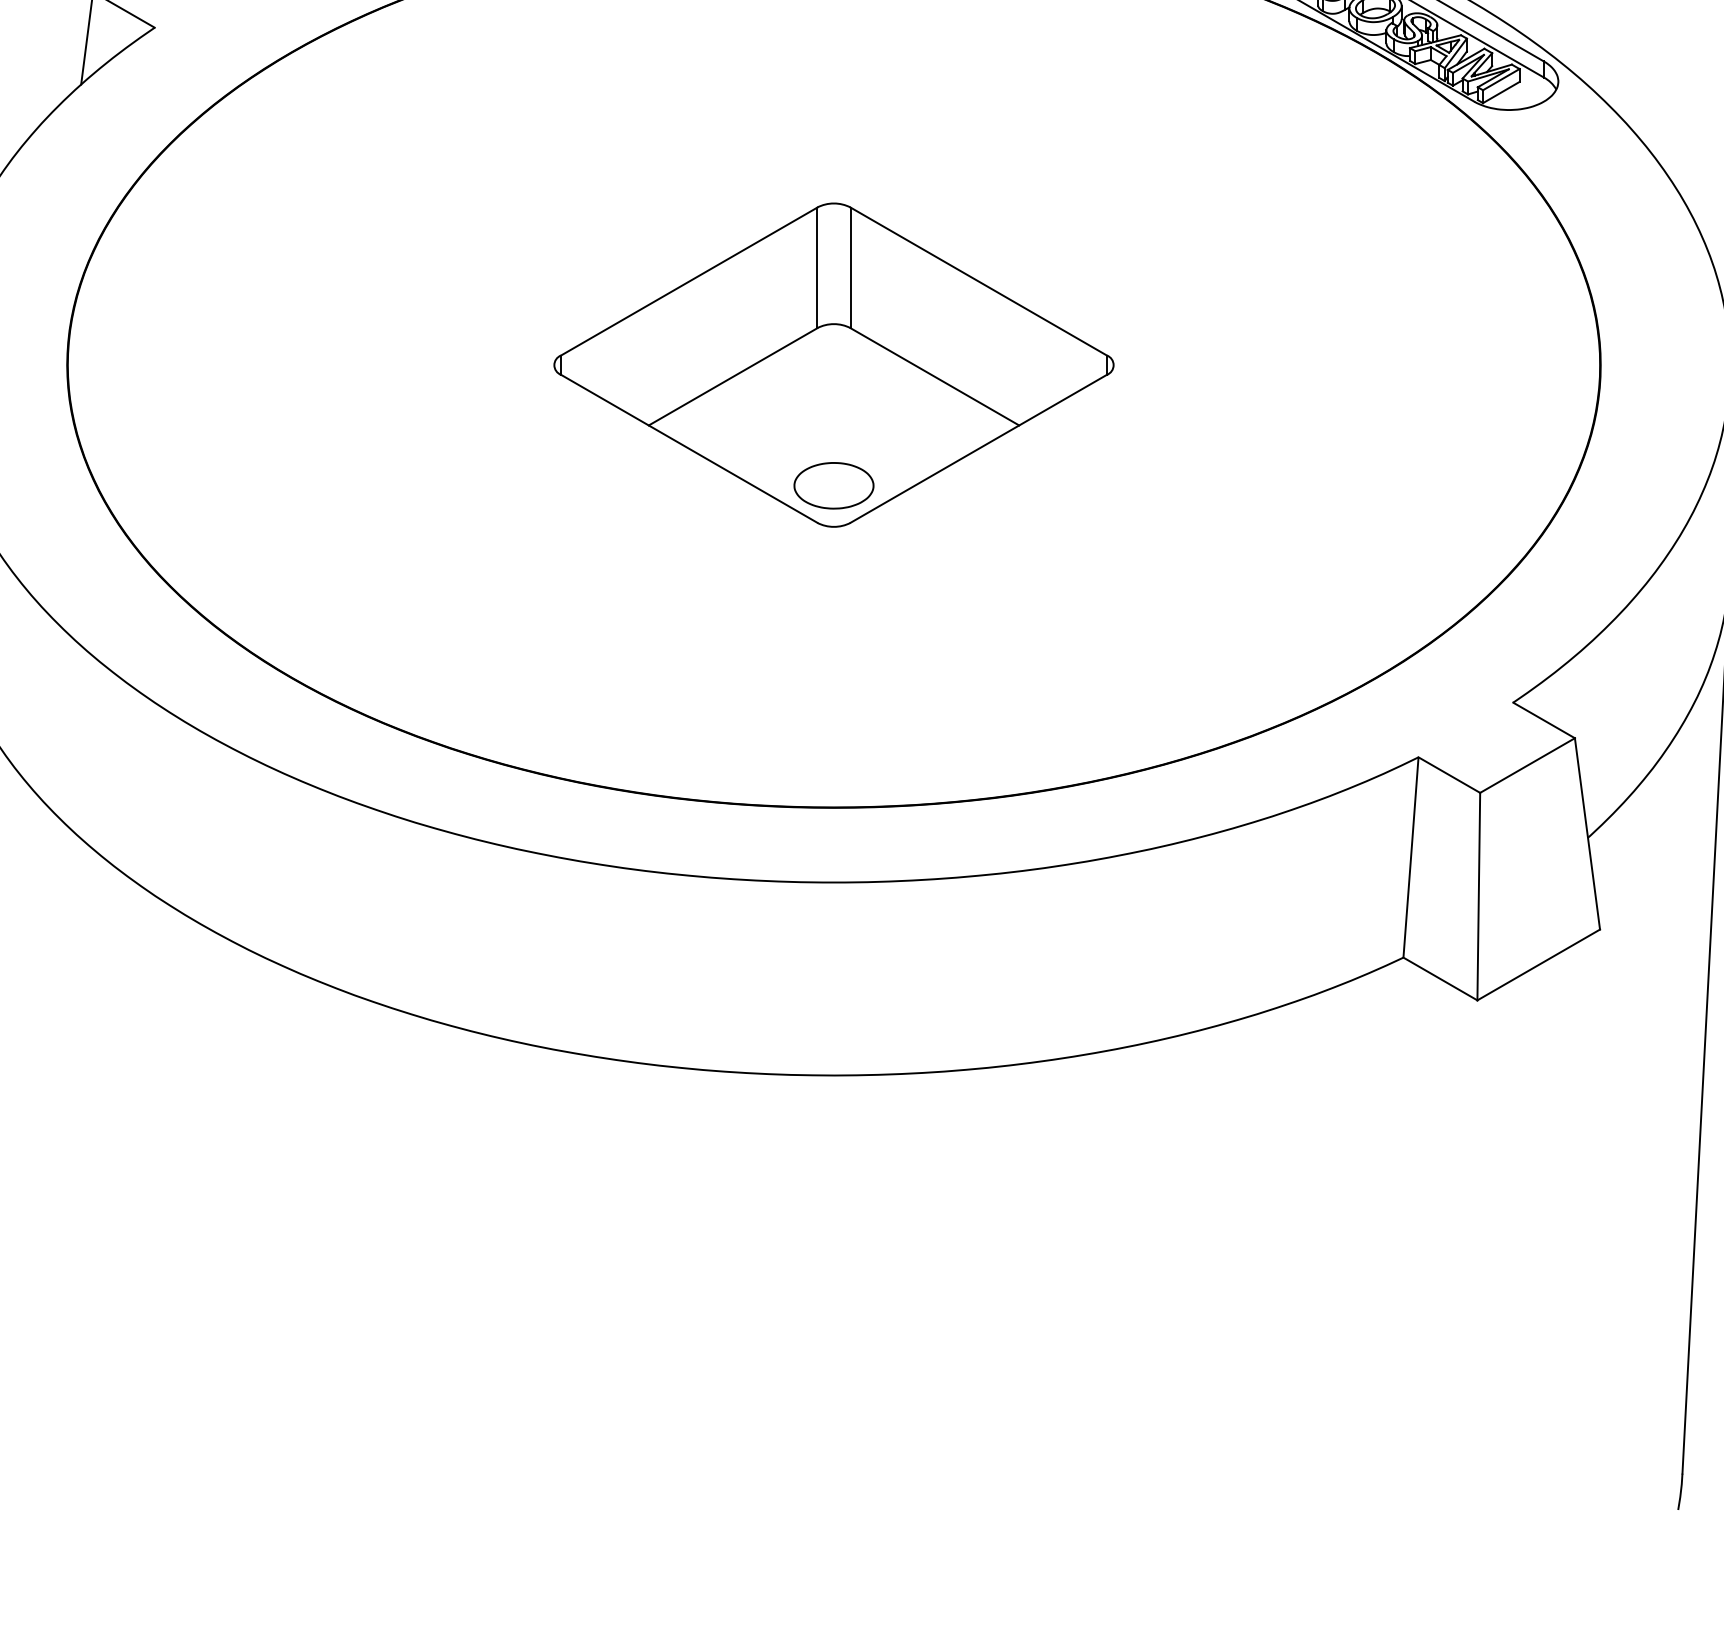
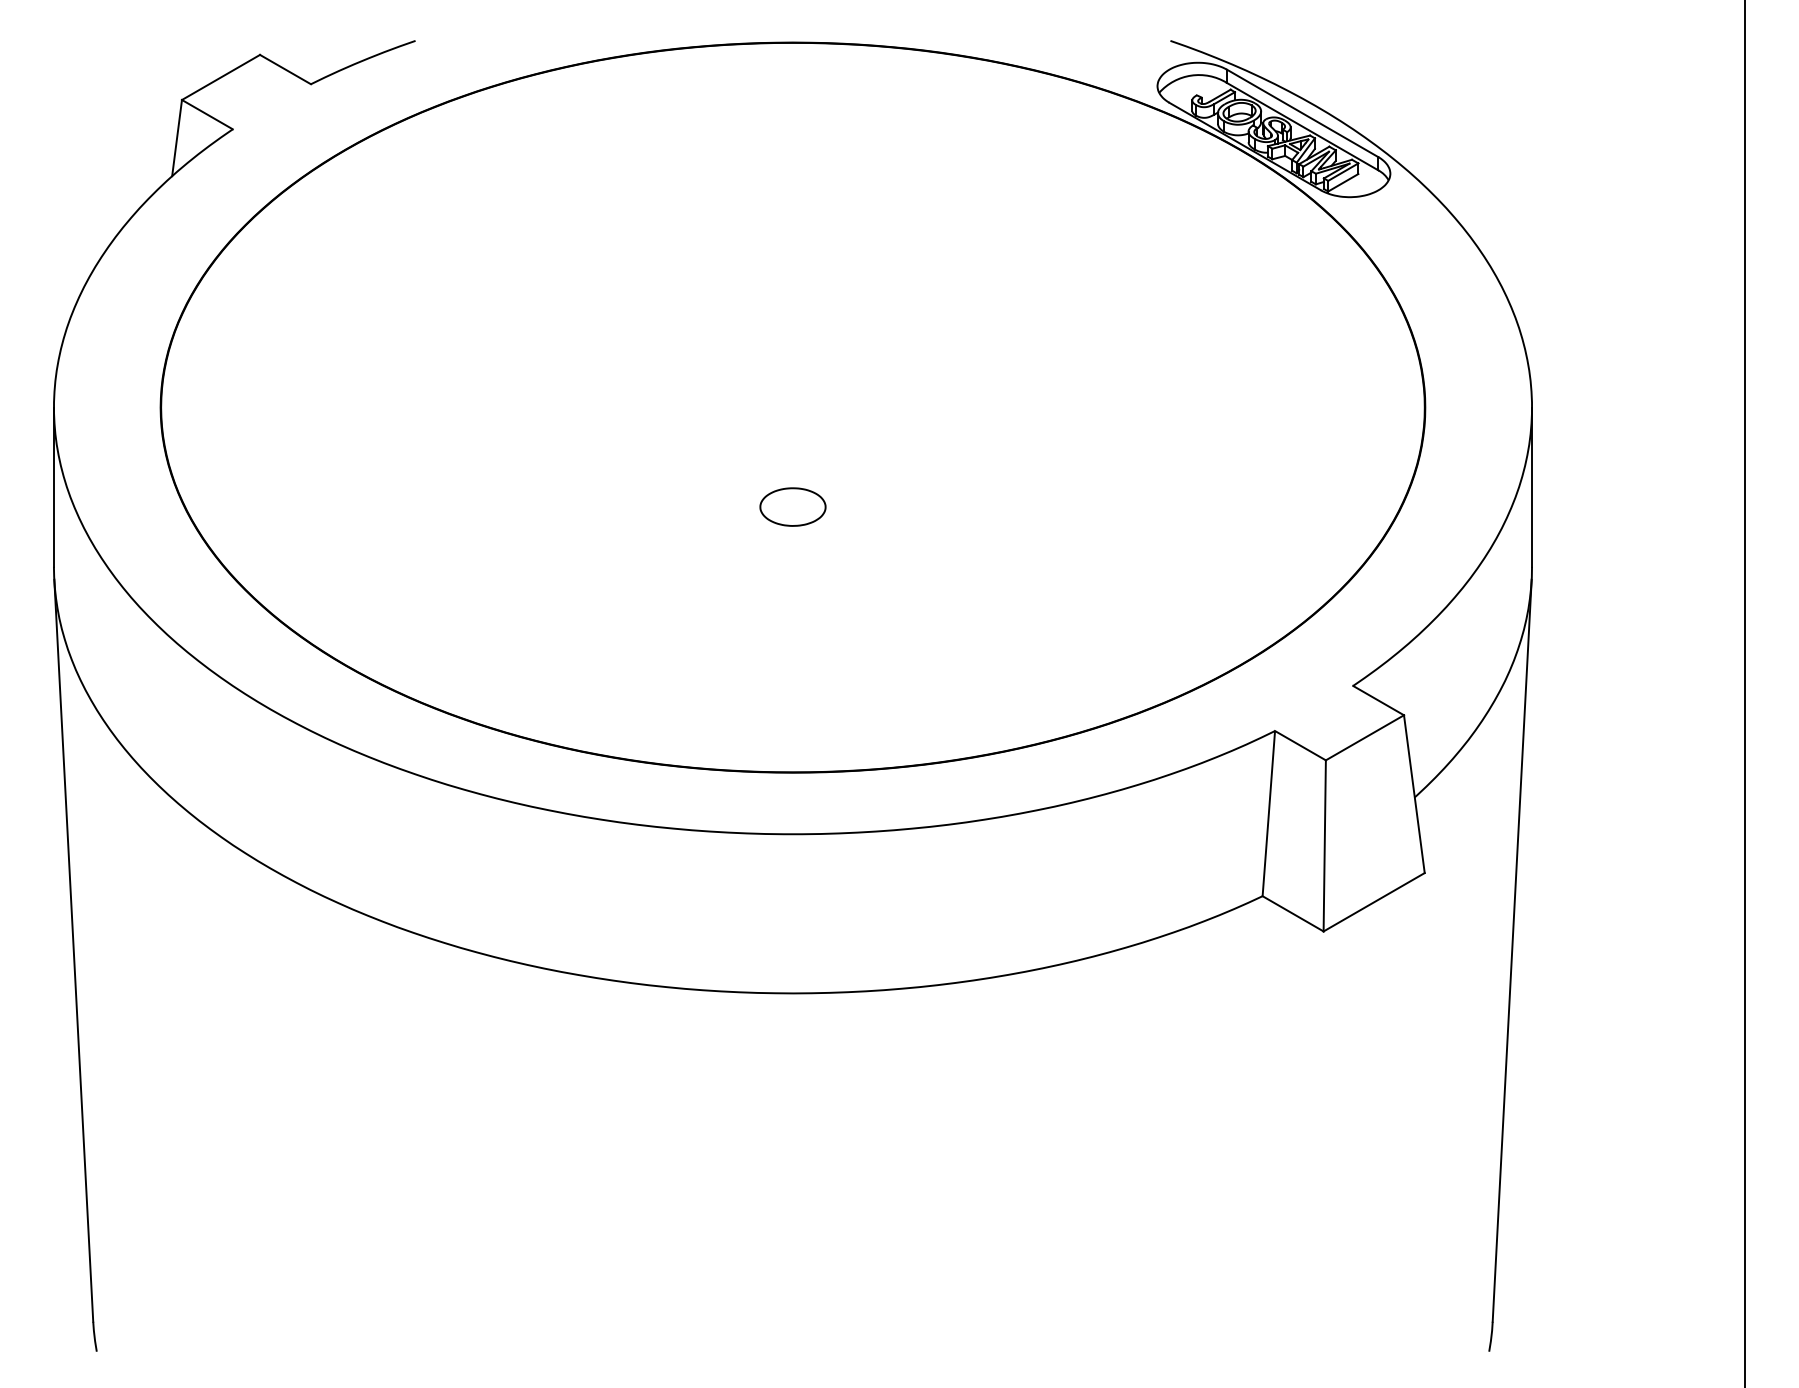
part: (833, 365) -> (792, 407), removed

